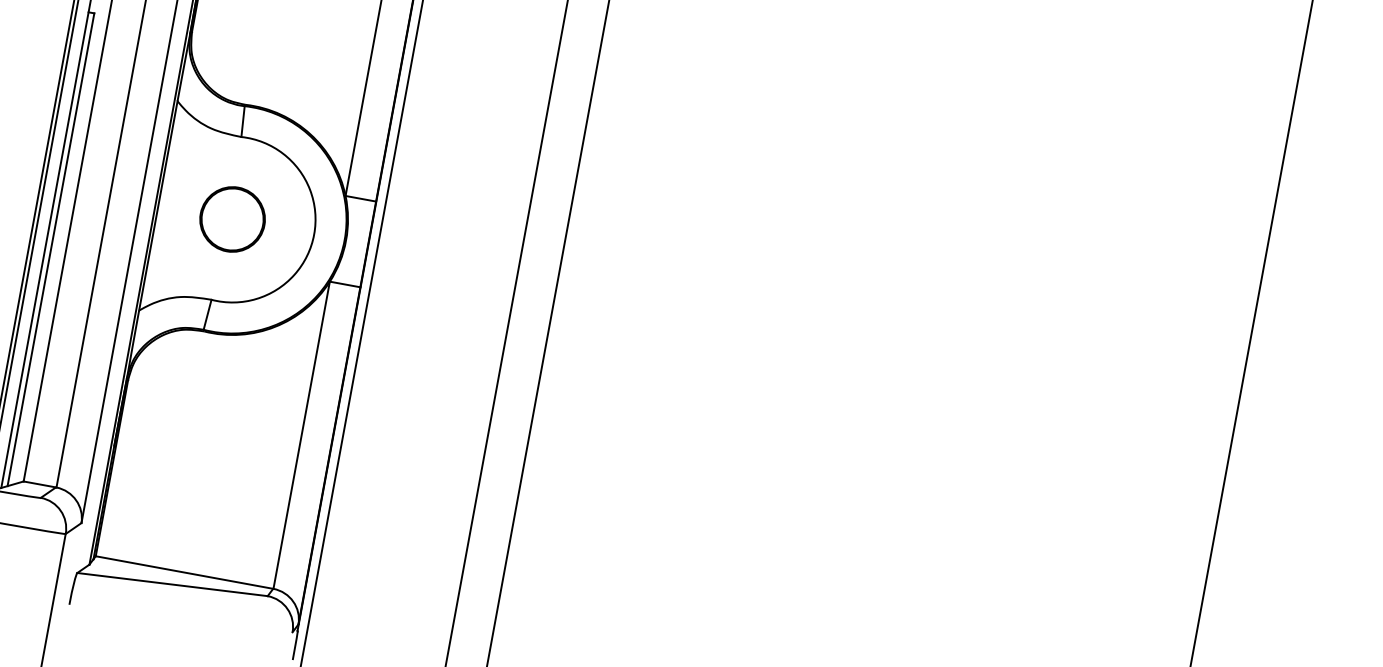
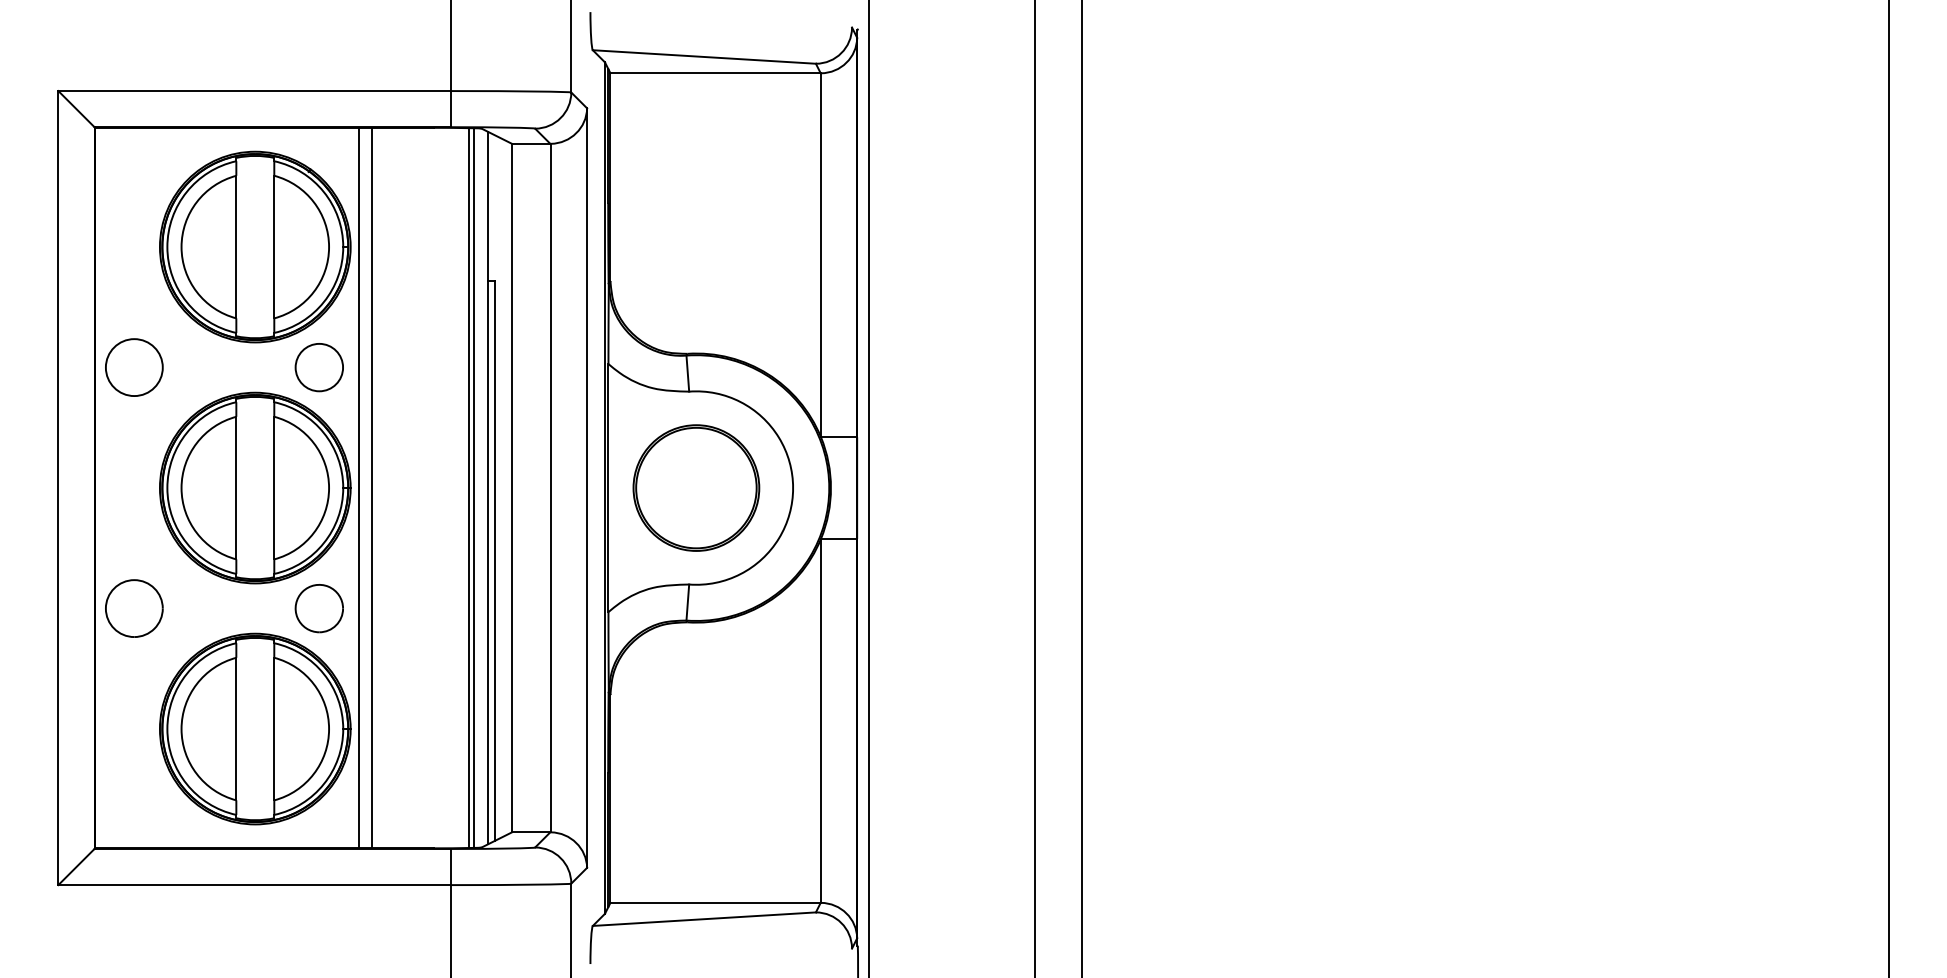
part: (232, 219) -> (696, 487), size x1.67

